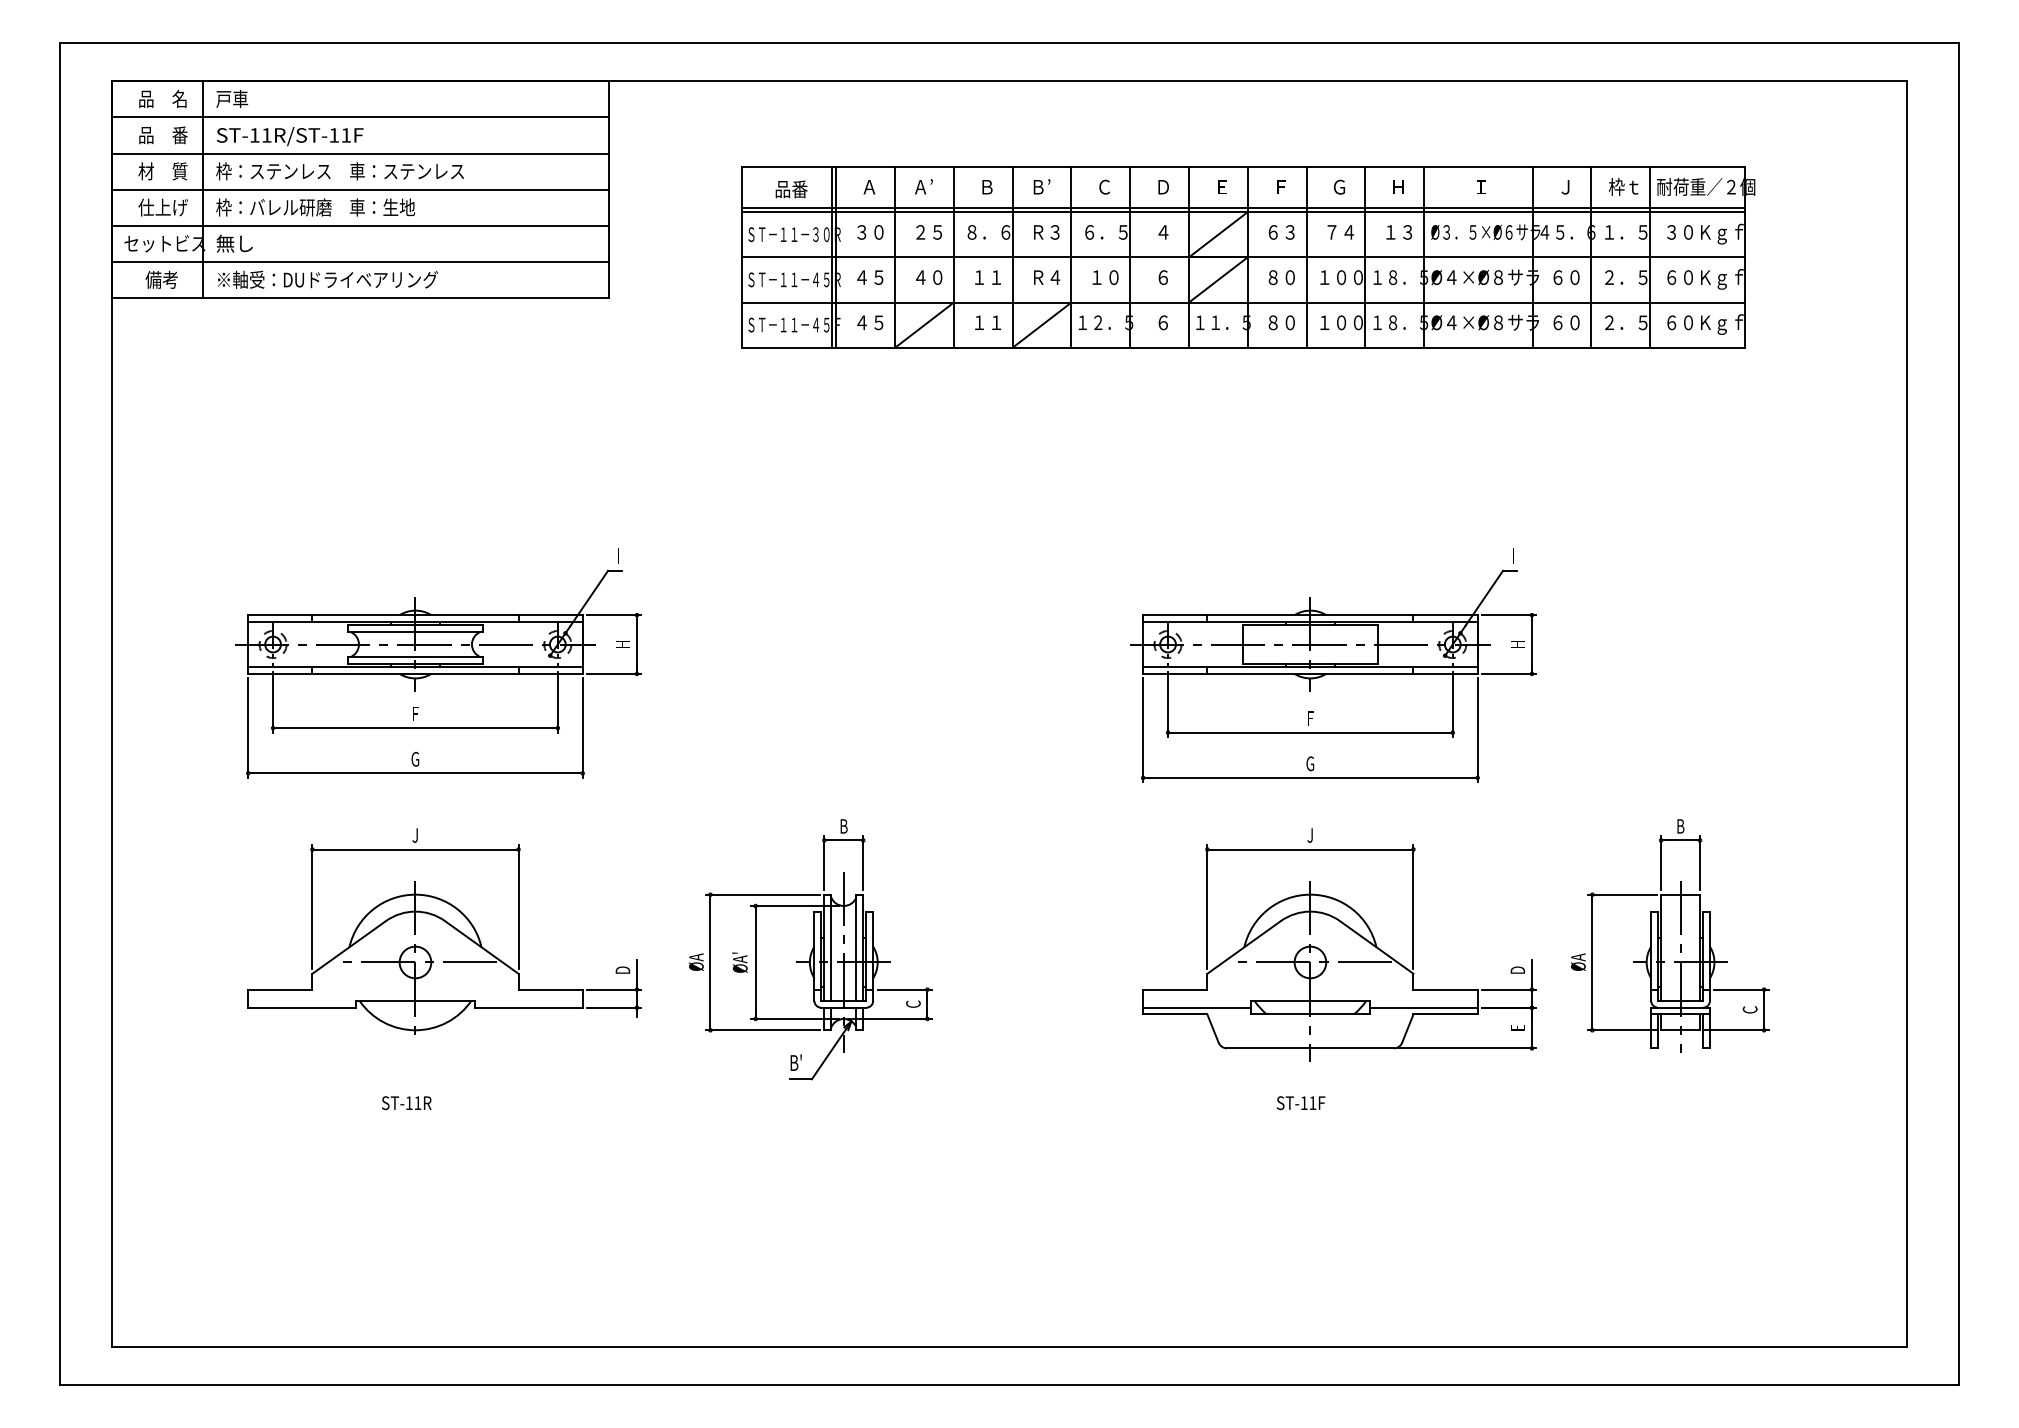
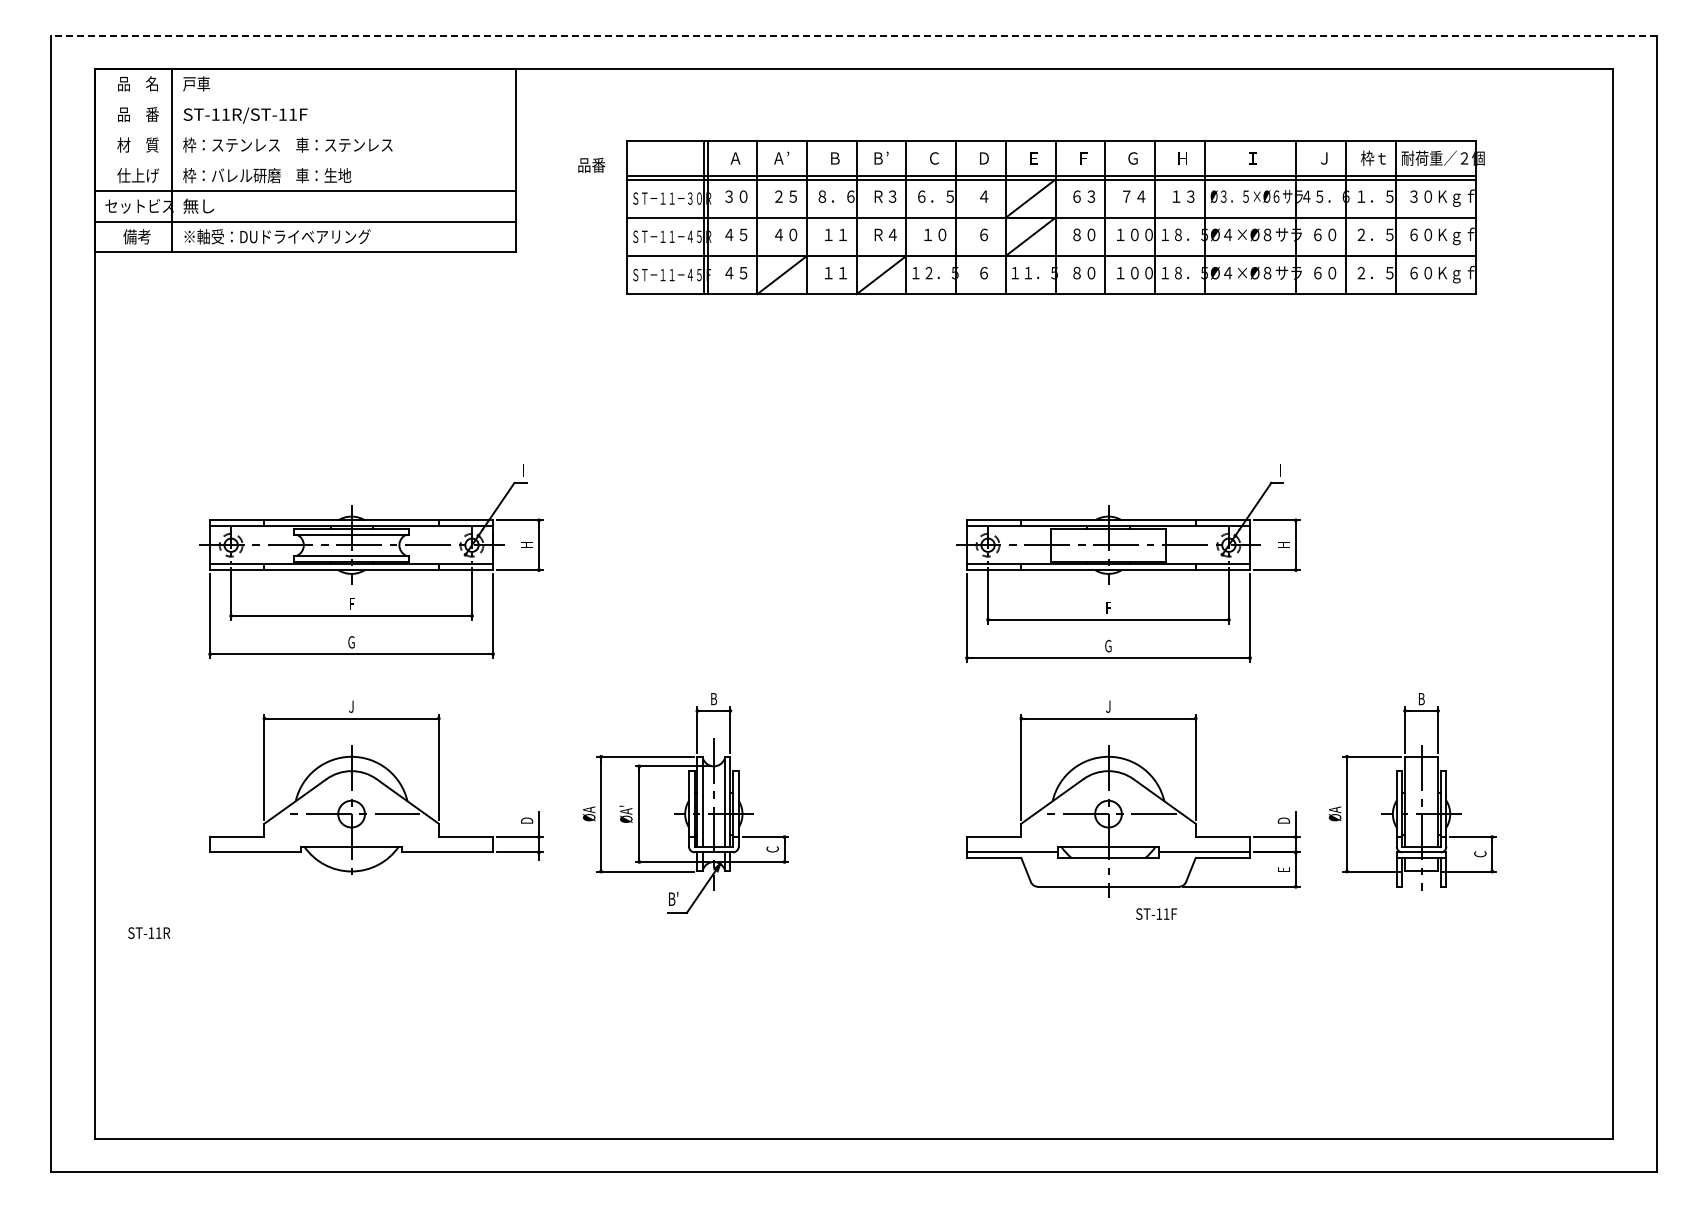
line: (1010, 42) -> (854, 36), solid -> dashed
line: (360, 117) -> (305, 99), removed
line: (360, 152) -> (305, 129), removed
text: (791, 188) -> (591, 164), moved
line: (360, 189) -> (305, 160), removed
text: (407, 1102) -> (149, 932), moved
text: (1300, 1102) -> (1156, 913), moved

